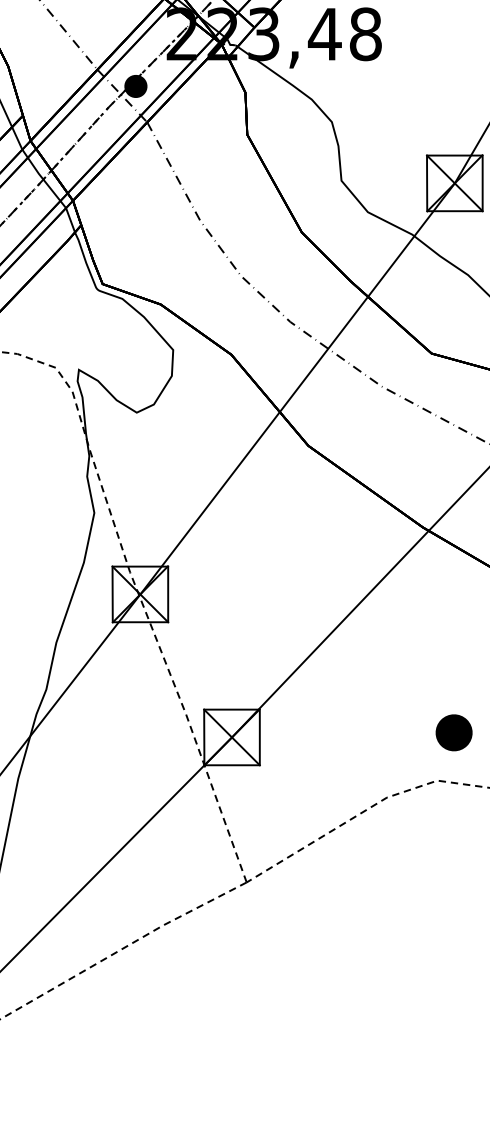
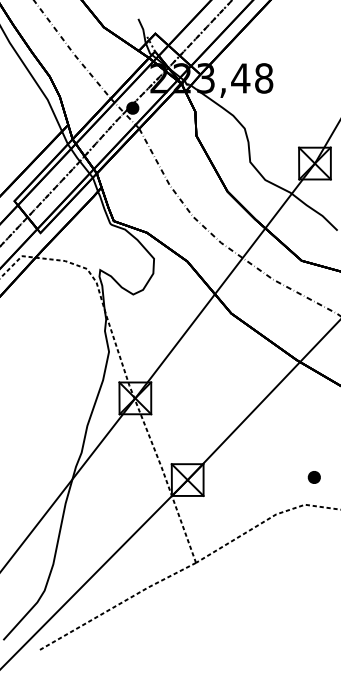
part: (452, 732) -> (313, 477), size x0.62

